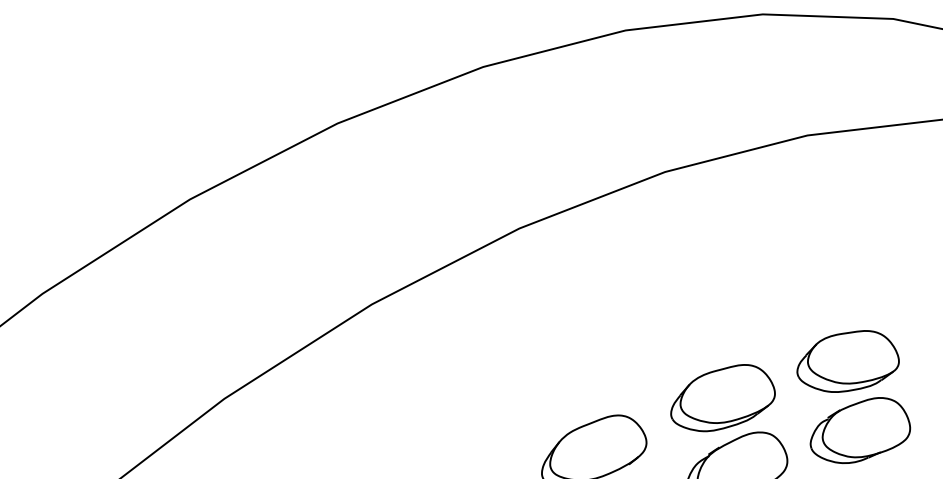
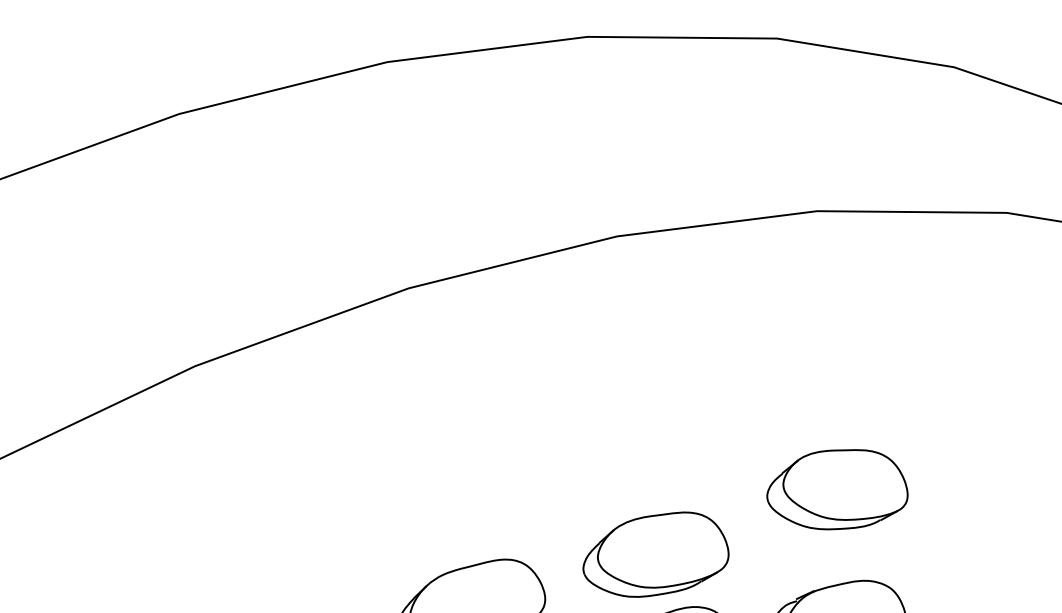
part: (847, 361) -> (837, 489), moved

